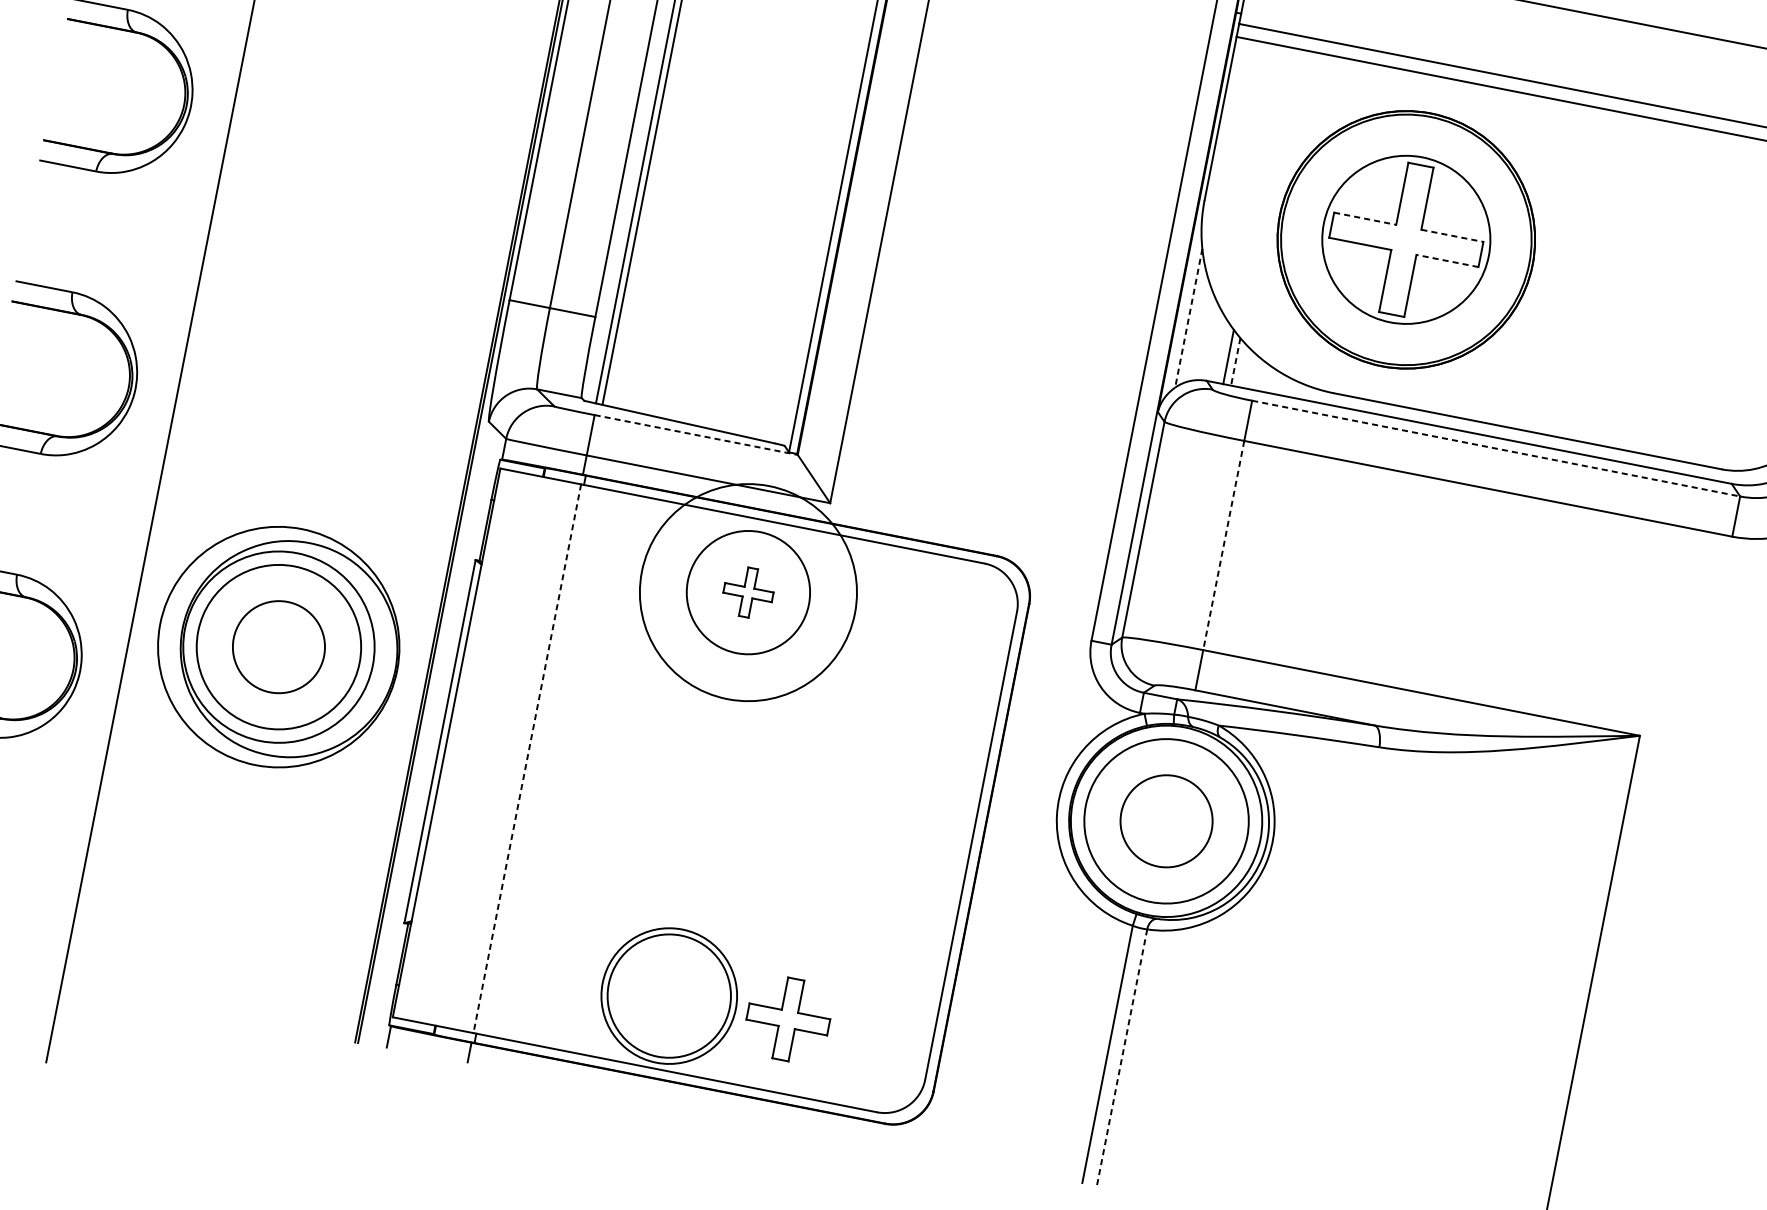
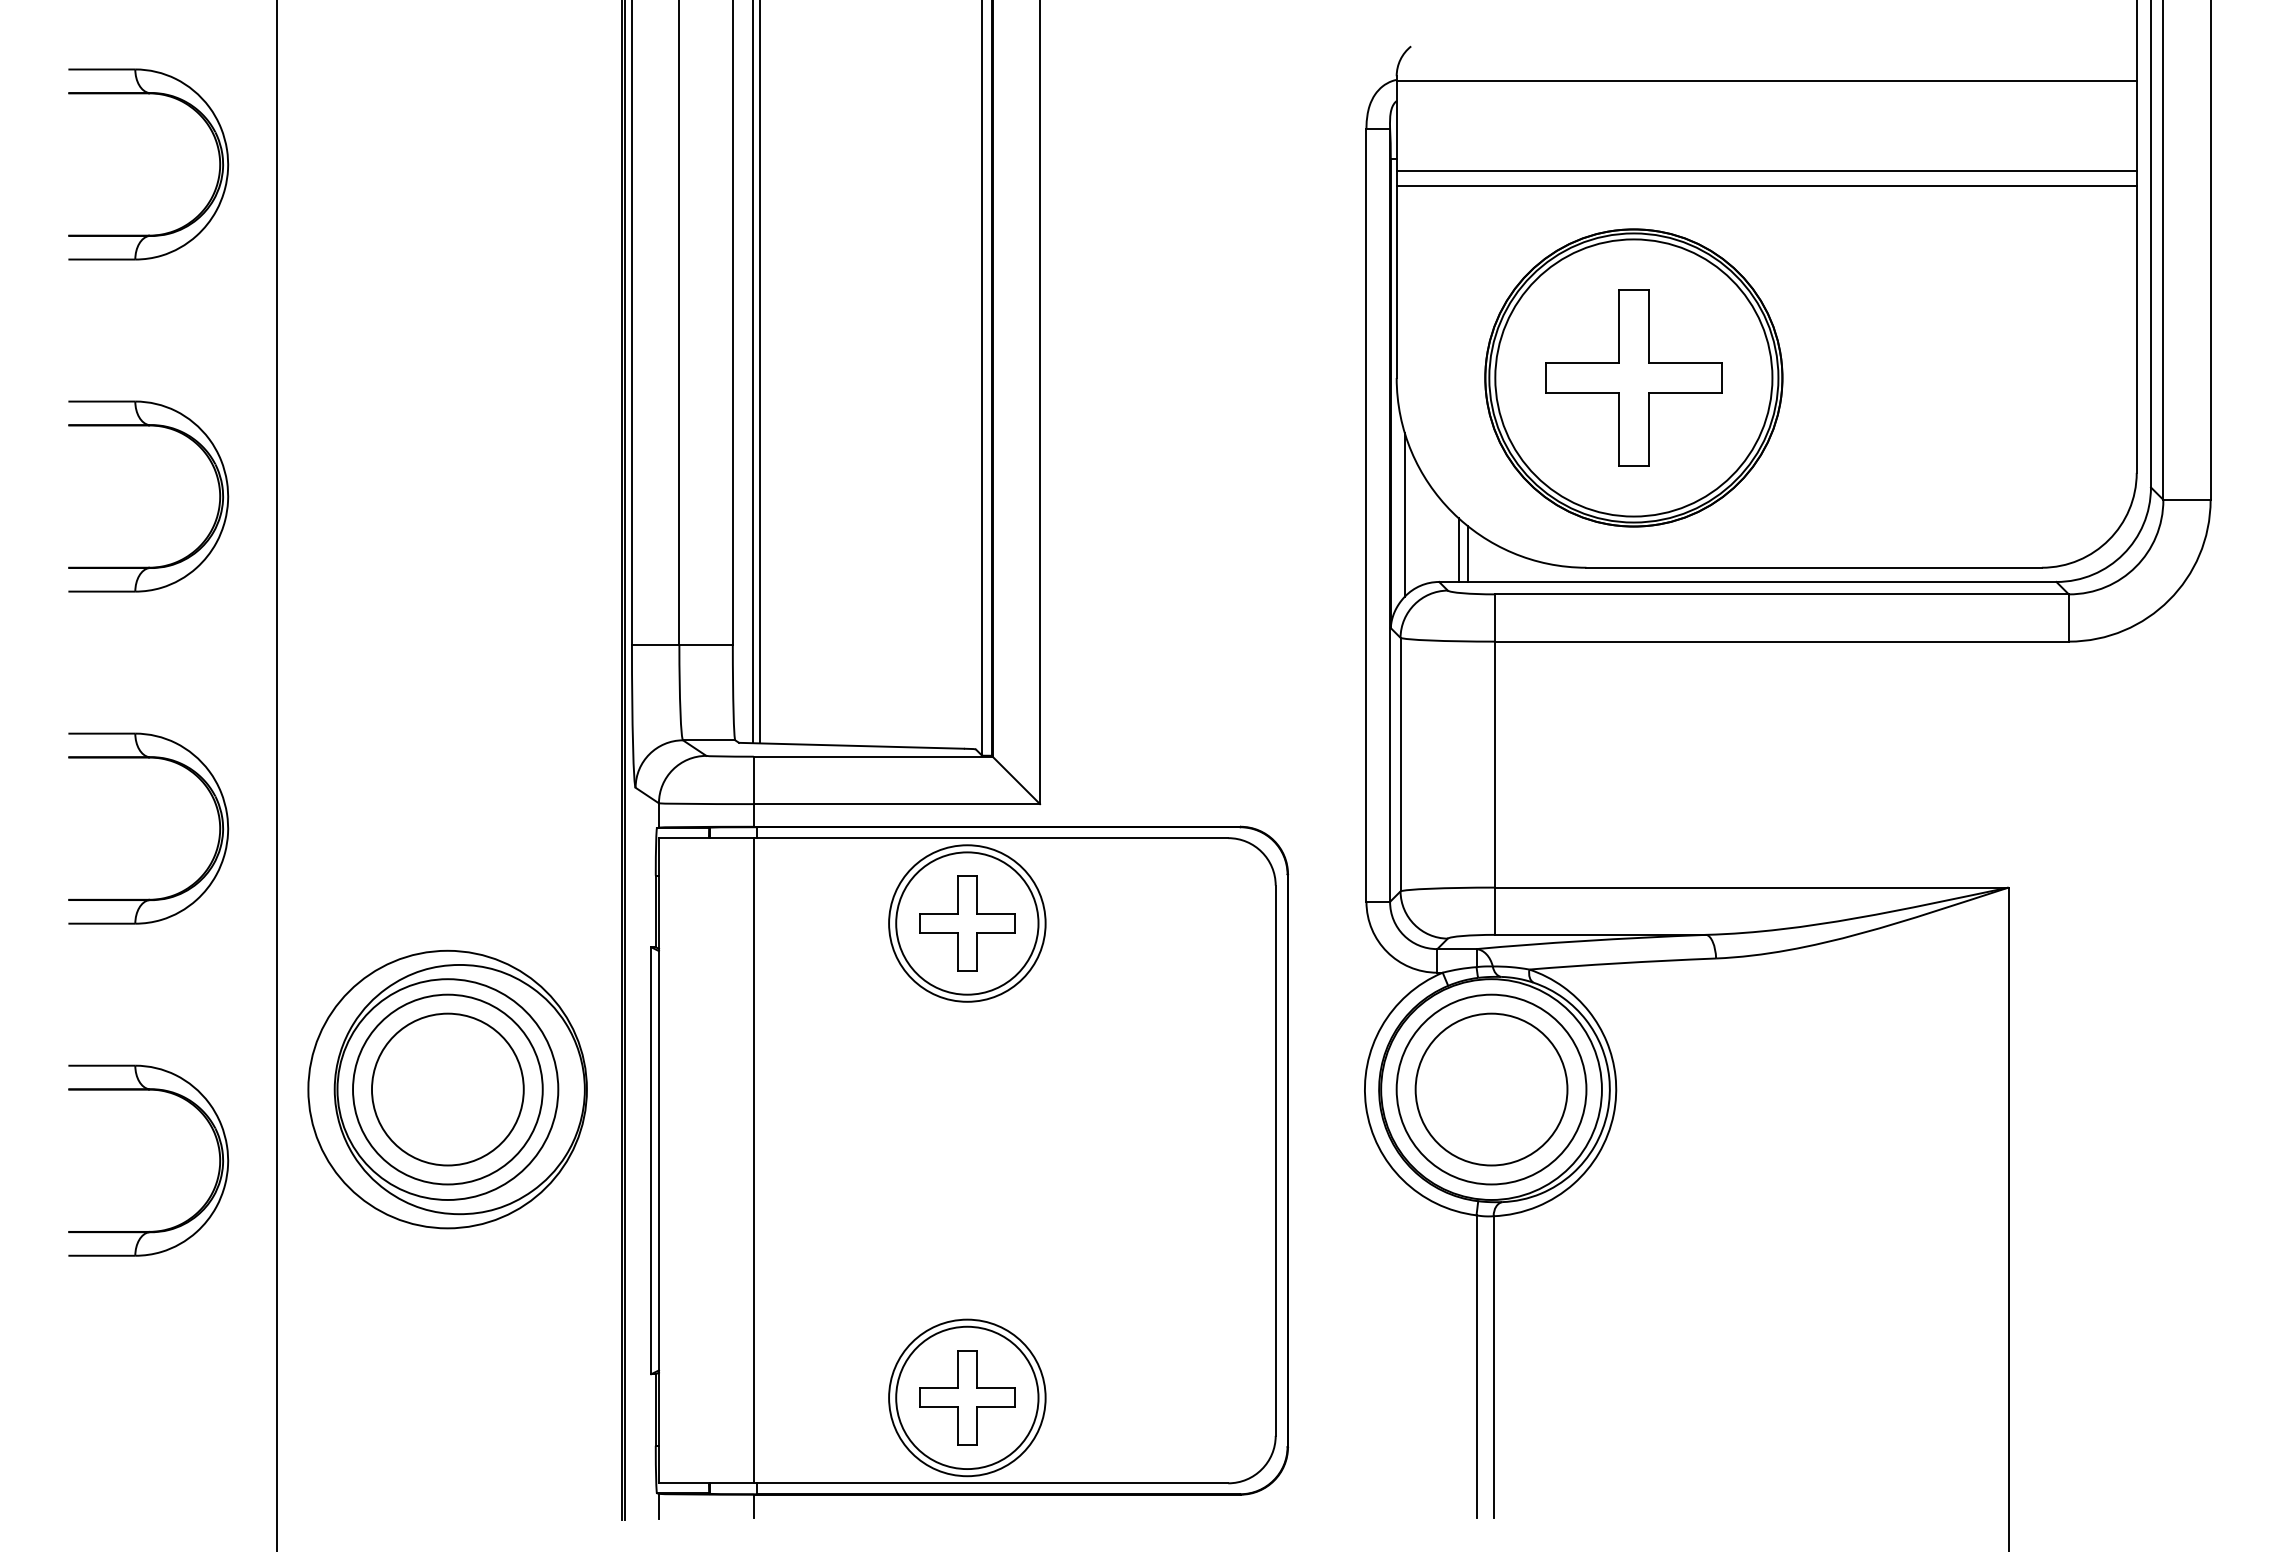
line: (1365, 219) -> (1583, 363), dashed -> solid
line: (1452, 236) -> (1685, 363), dashed -> solid
circle: (1406, 239) -> (1633, 377), size x1.43
line: (1446, 260) -> (1684, 392), dashed -> solid
line: (1188, 318) -> (1404, 515), dashed -> solid
line: (1235, 362) -> (1467, 554), dashed -> solid
line: (696, 434) -> (873, 756), dashed -> solid
line: (1495, 448) -> (1781, 594), dashed -> solid
line: (1224, 545) -> (1495, 764), dashed -> solid
circle: (748, 592) -> (967, 923), size x0.62
part: (748, 592) -> (967, 923), size x1.67
circle: (278, 647) -> (447, 1089), size x1.43
line: (527, 758) -> (753, 1160), dashed -> solid
circle: (1166, 821) -> (1491, 1089), size x1.43
part: (788, 1019) -> (967, 1397), moved
line: (1121, 1058) -> (1493, 1367), dashed -> solid

